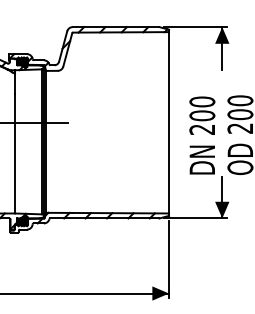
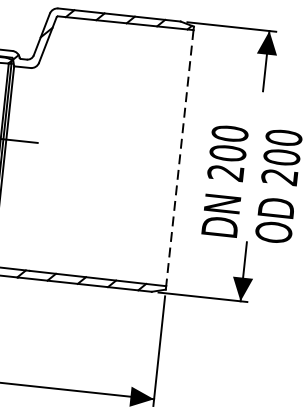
line: (169, 122) -> (180, 157), solid -> dashed

